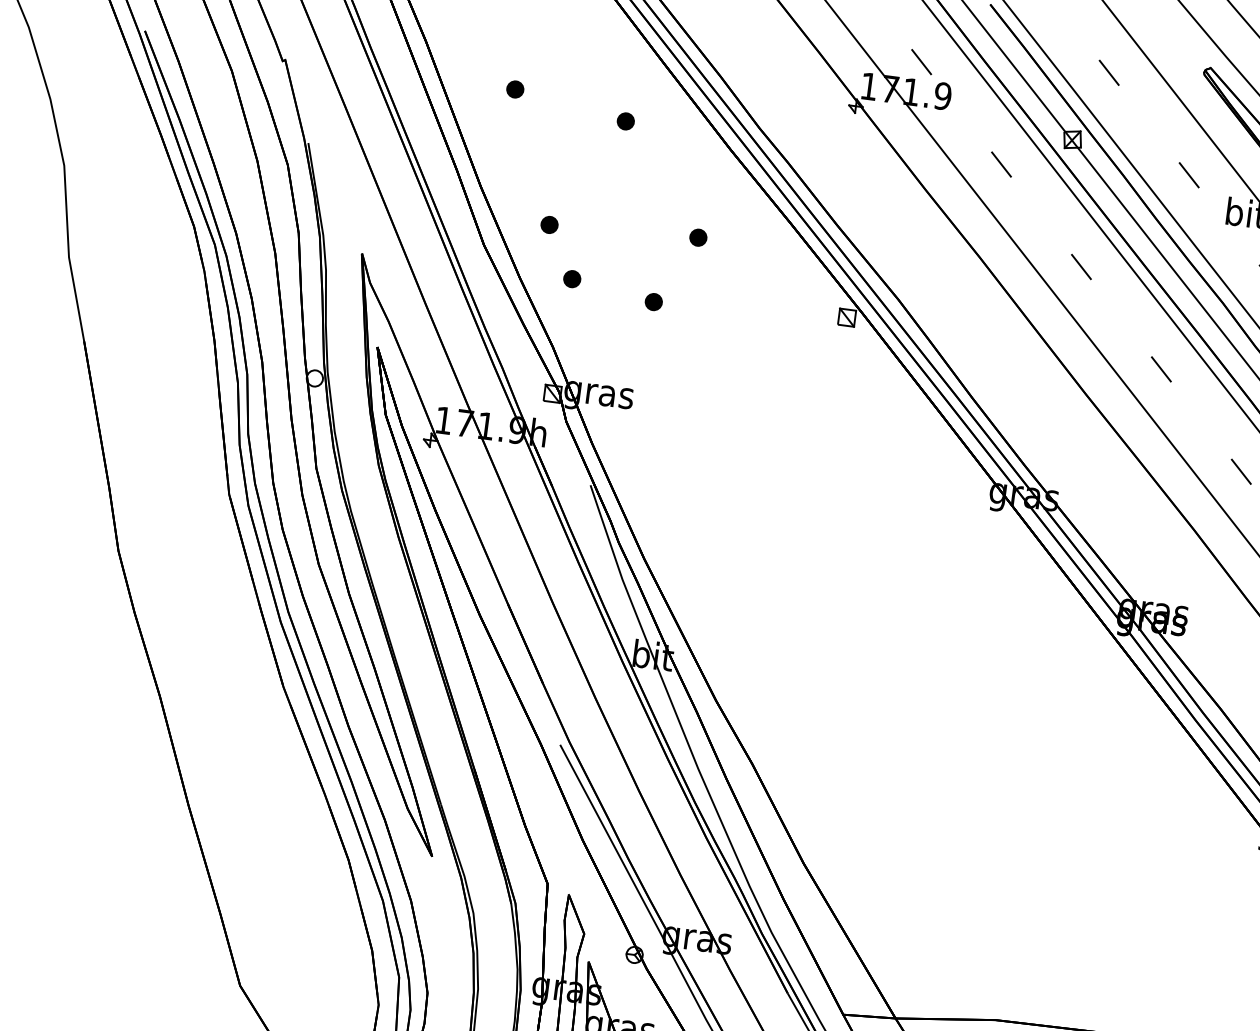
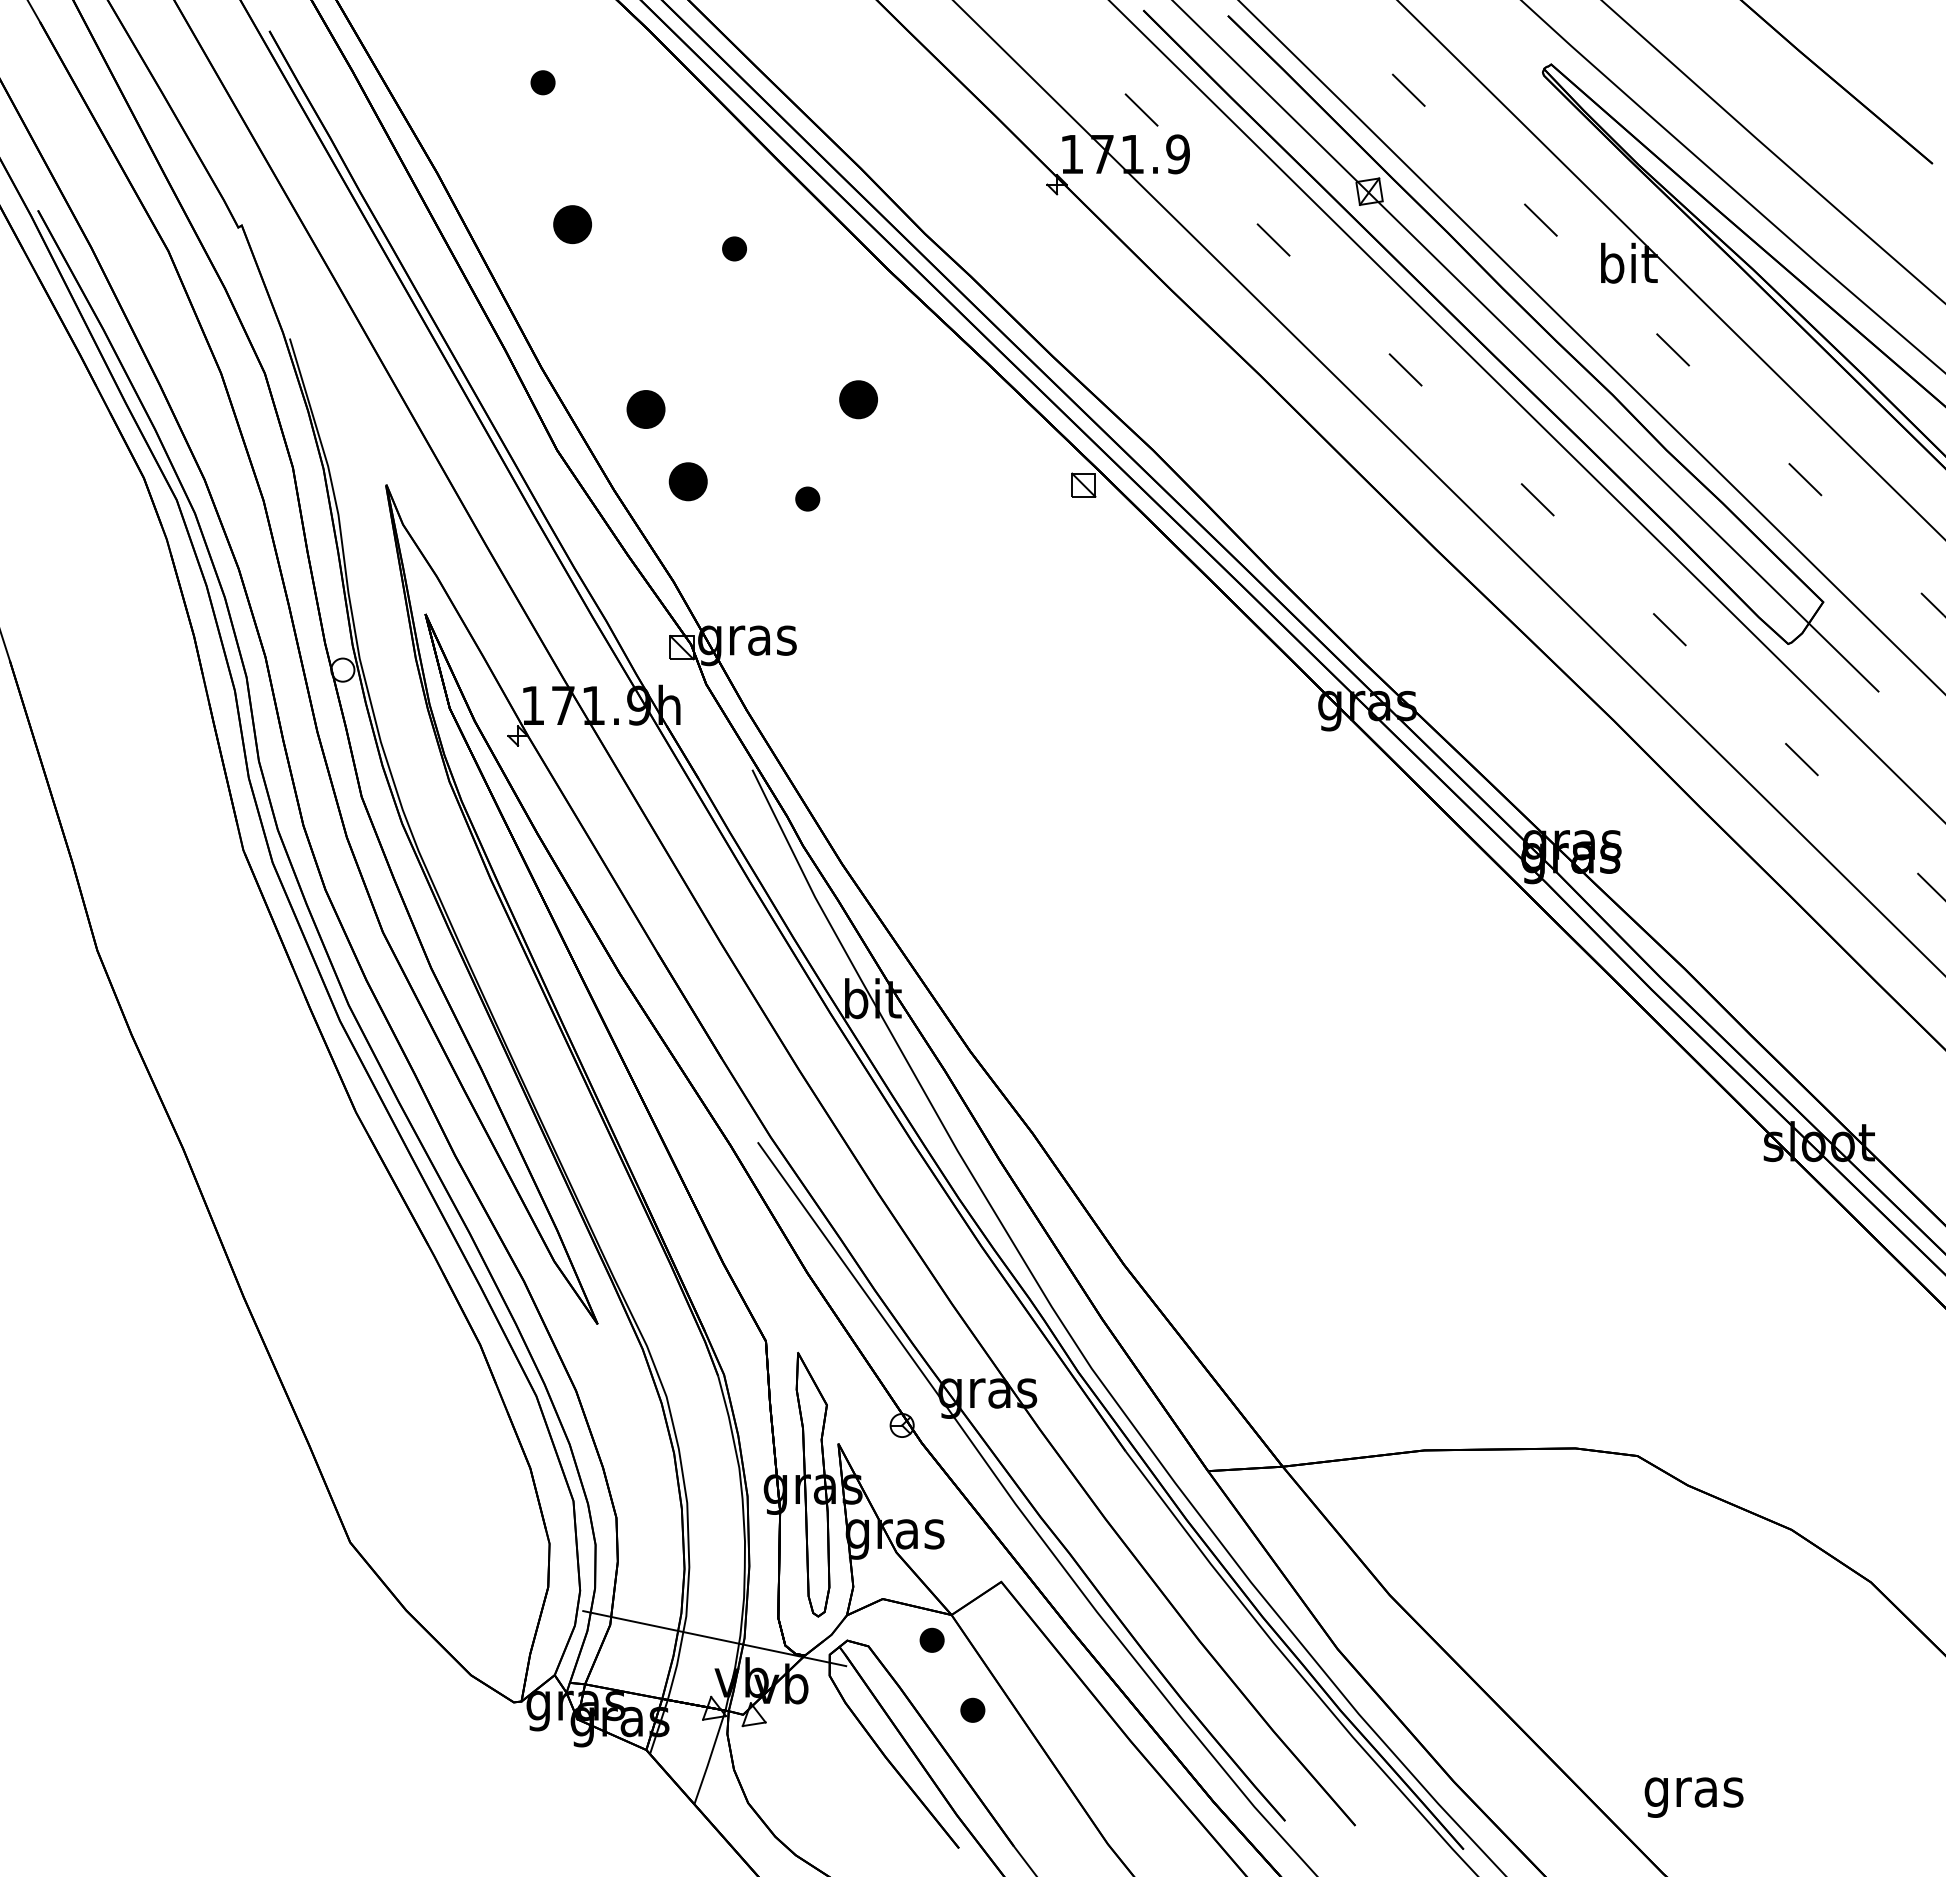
part: (514, 88) -> (571, 223), size x1.6
part: (549, 224) -> (645, 409), size x1.6
part: (698, 237) -> (858, 399), size x1.6
part: (571, 278) -> (687, 481), size x1.6

